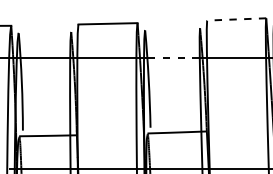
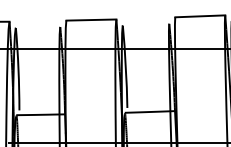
line: (236, 19) -> (200, 16), dashed -> solid
line: (173, 58) -> (146, 49), dashed -> solid

